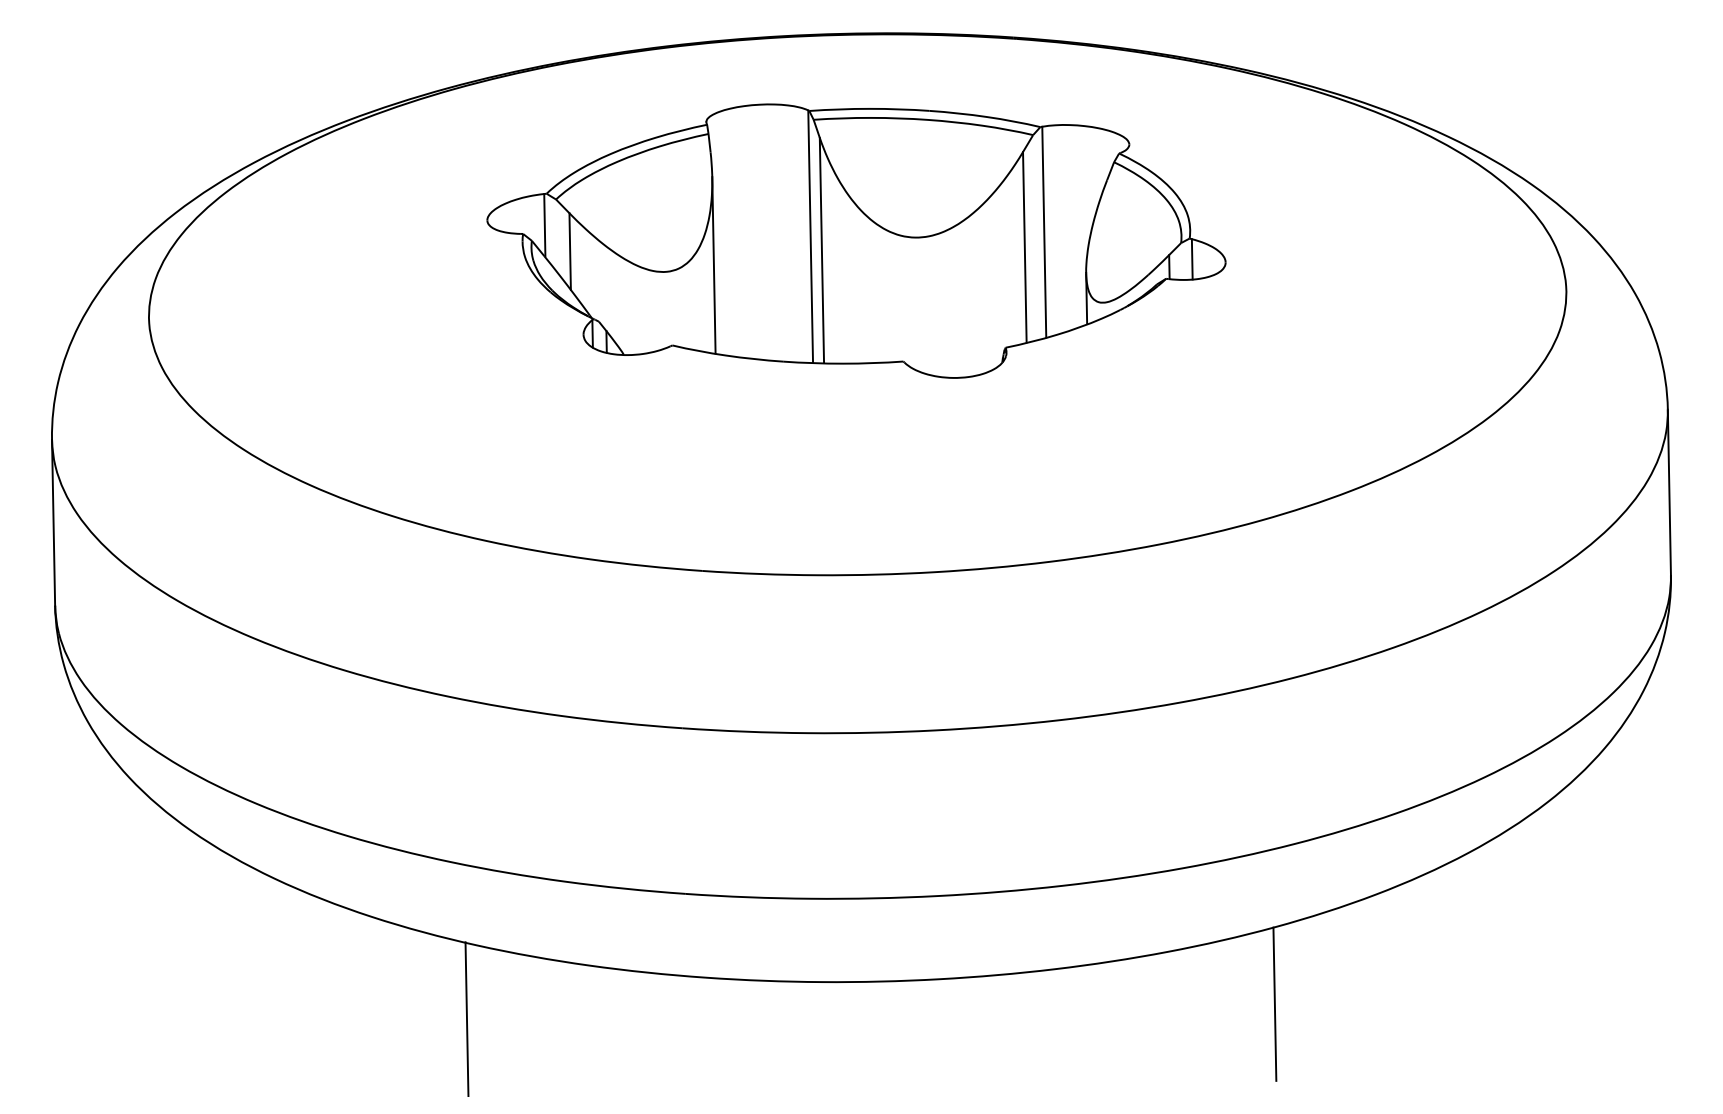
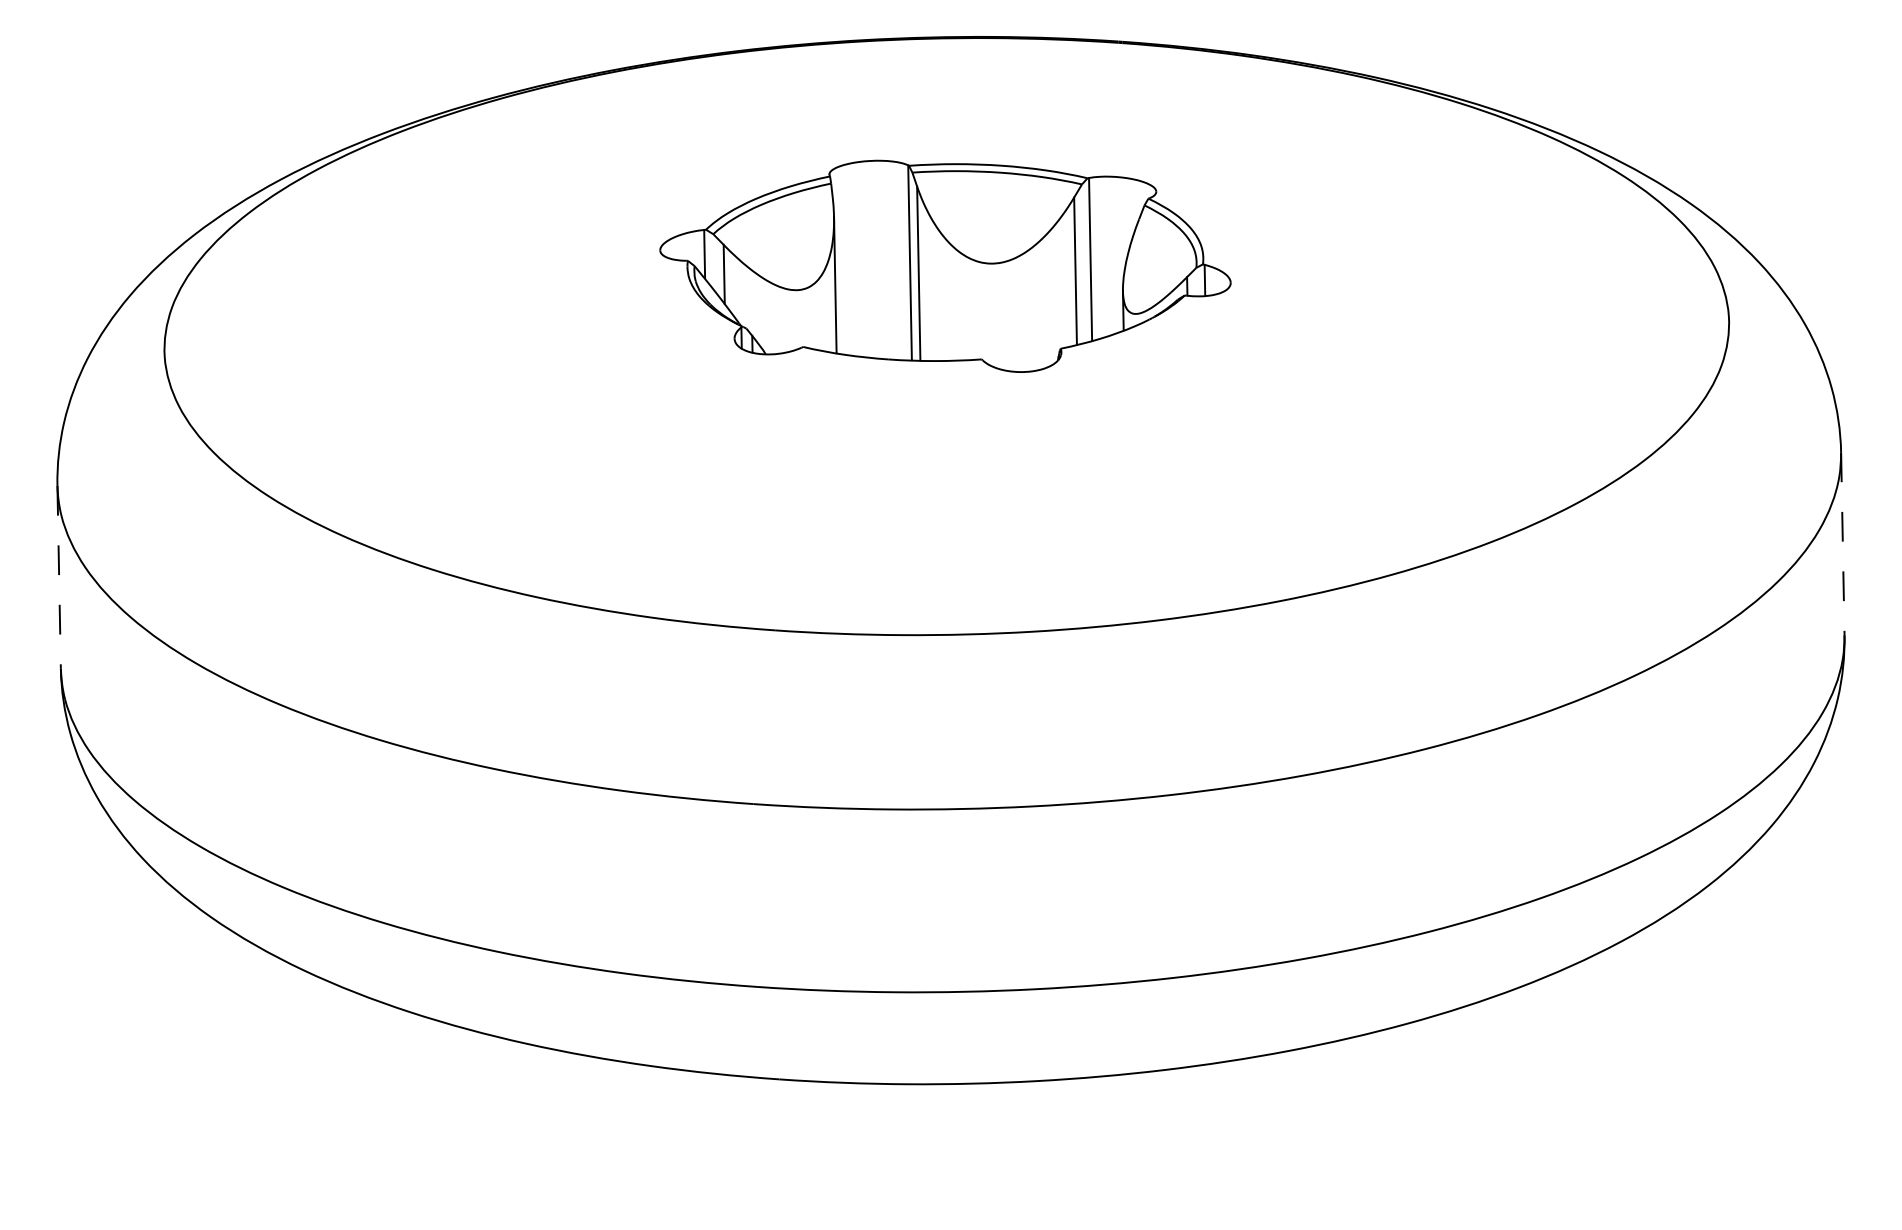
part: (856, 241) -> (945, 266), size x0.7
line: (1669, 493) -> (1842, 544), solid -> dashed
line: (53, 523) -> (59, 577), solid -> dashed
line: (1274, 1004) -> (1406, 1108), removed
line: (466, 1019) -> (515, 1125), removed

